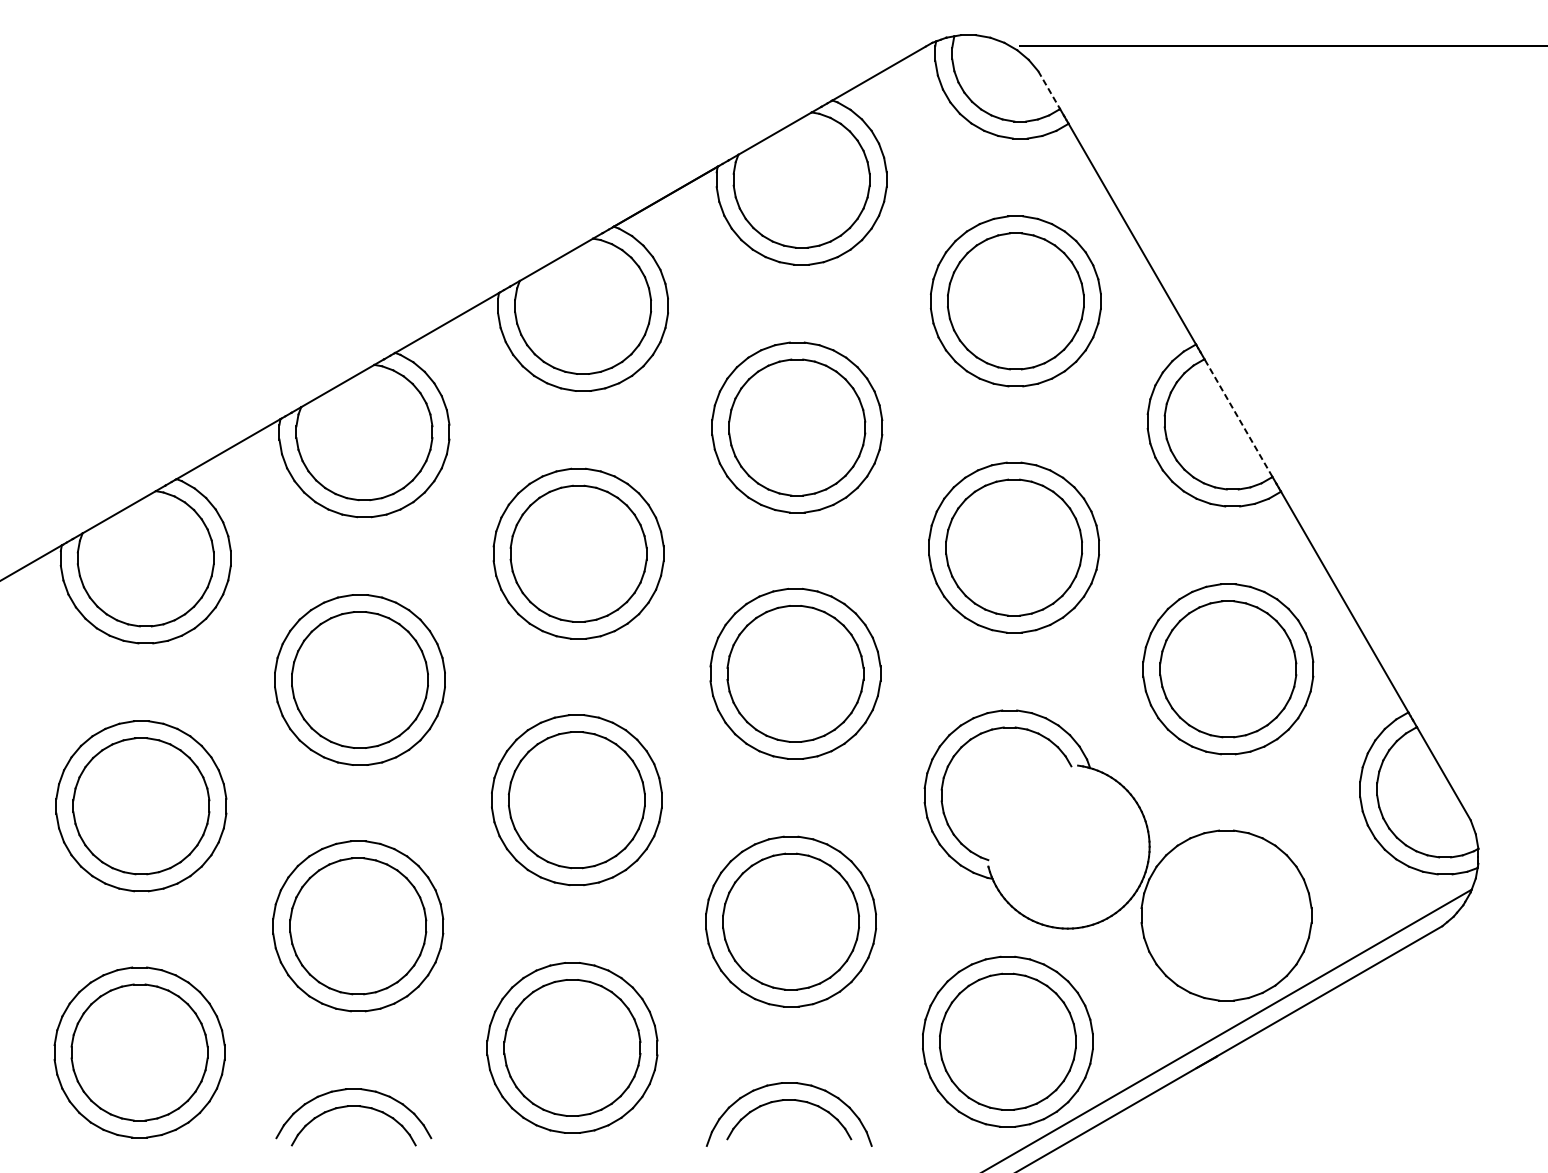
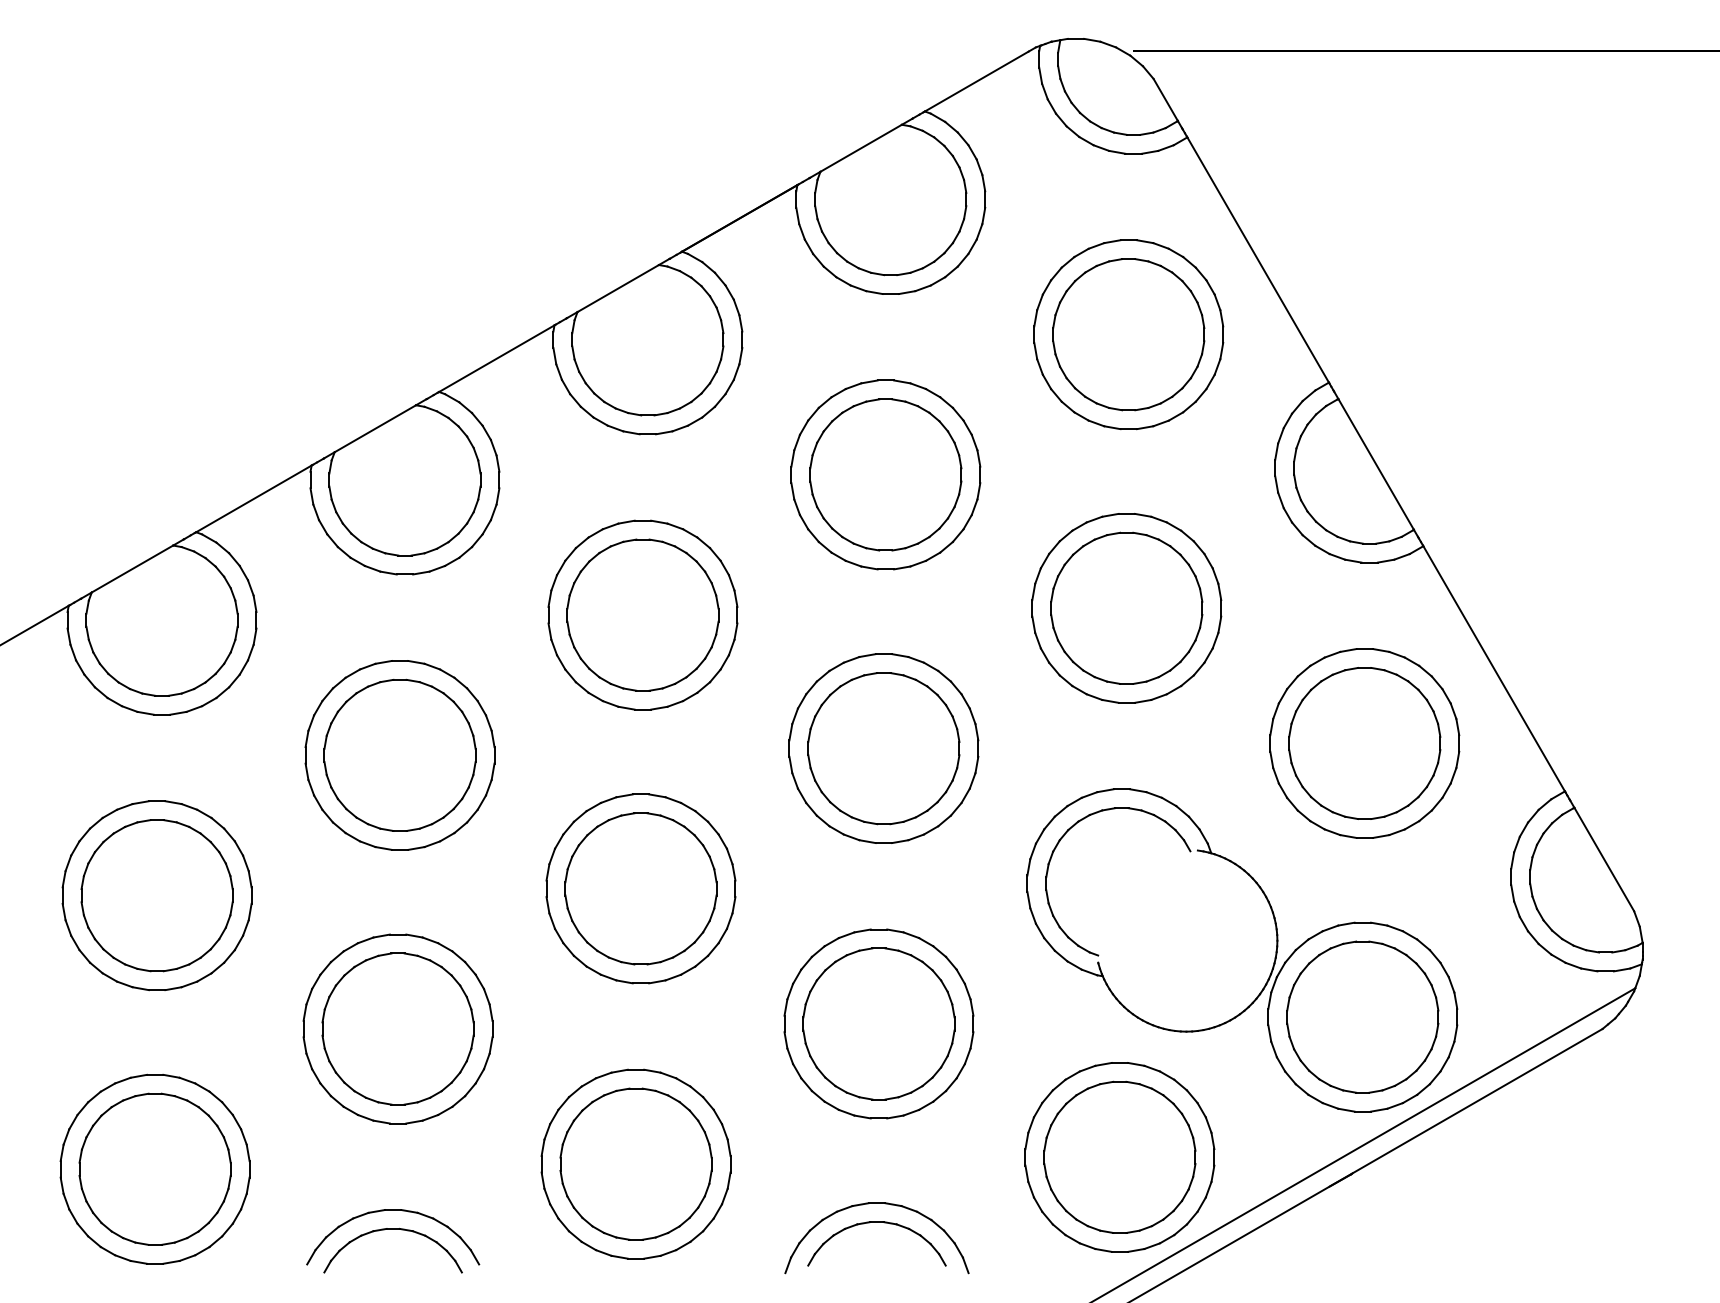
line: (1048, 90) -> (1165, 100), dashed -> solid
line: (1237, 417) -> (1375, 463), dashed -> solid
part: (1226, 915) -> (1362, 1016), added

